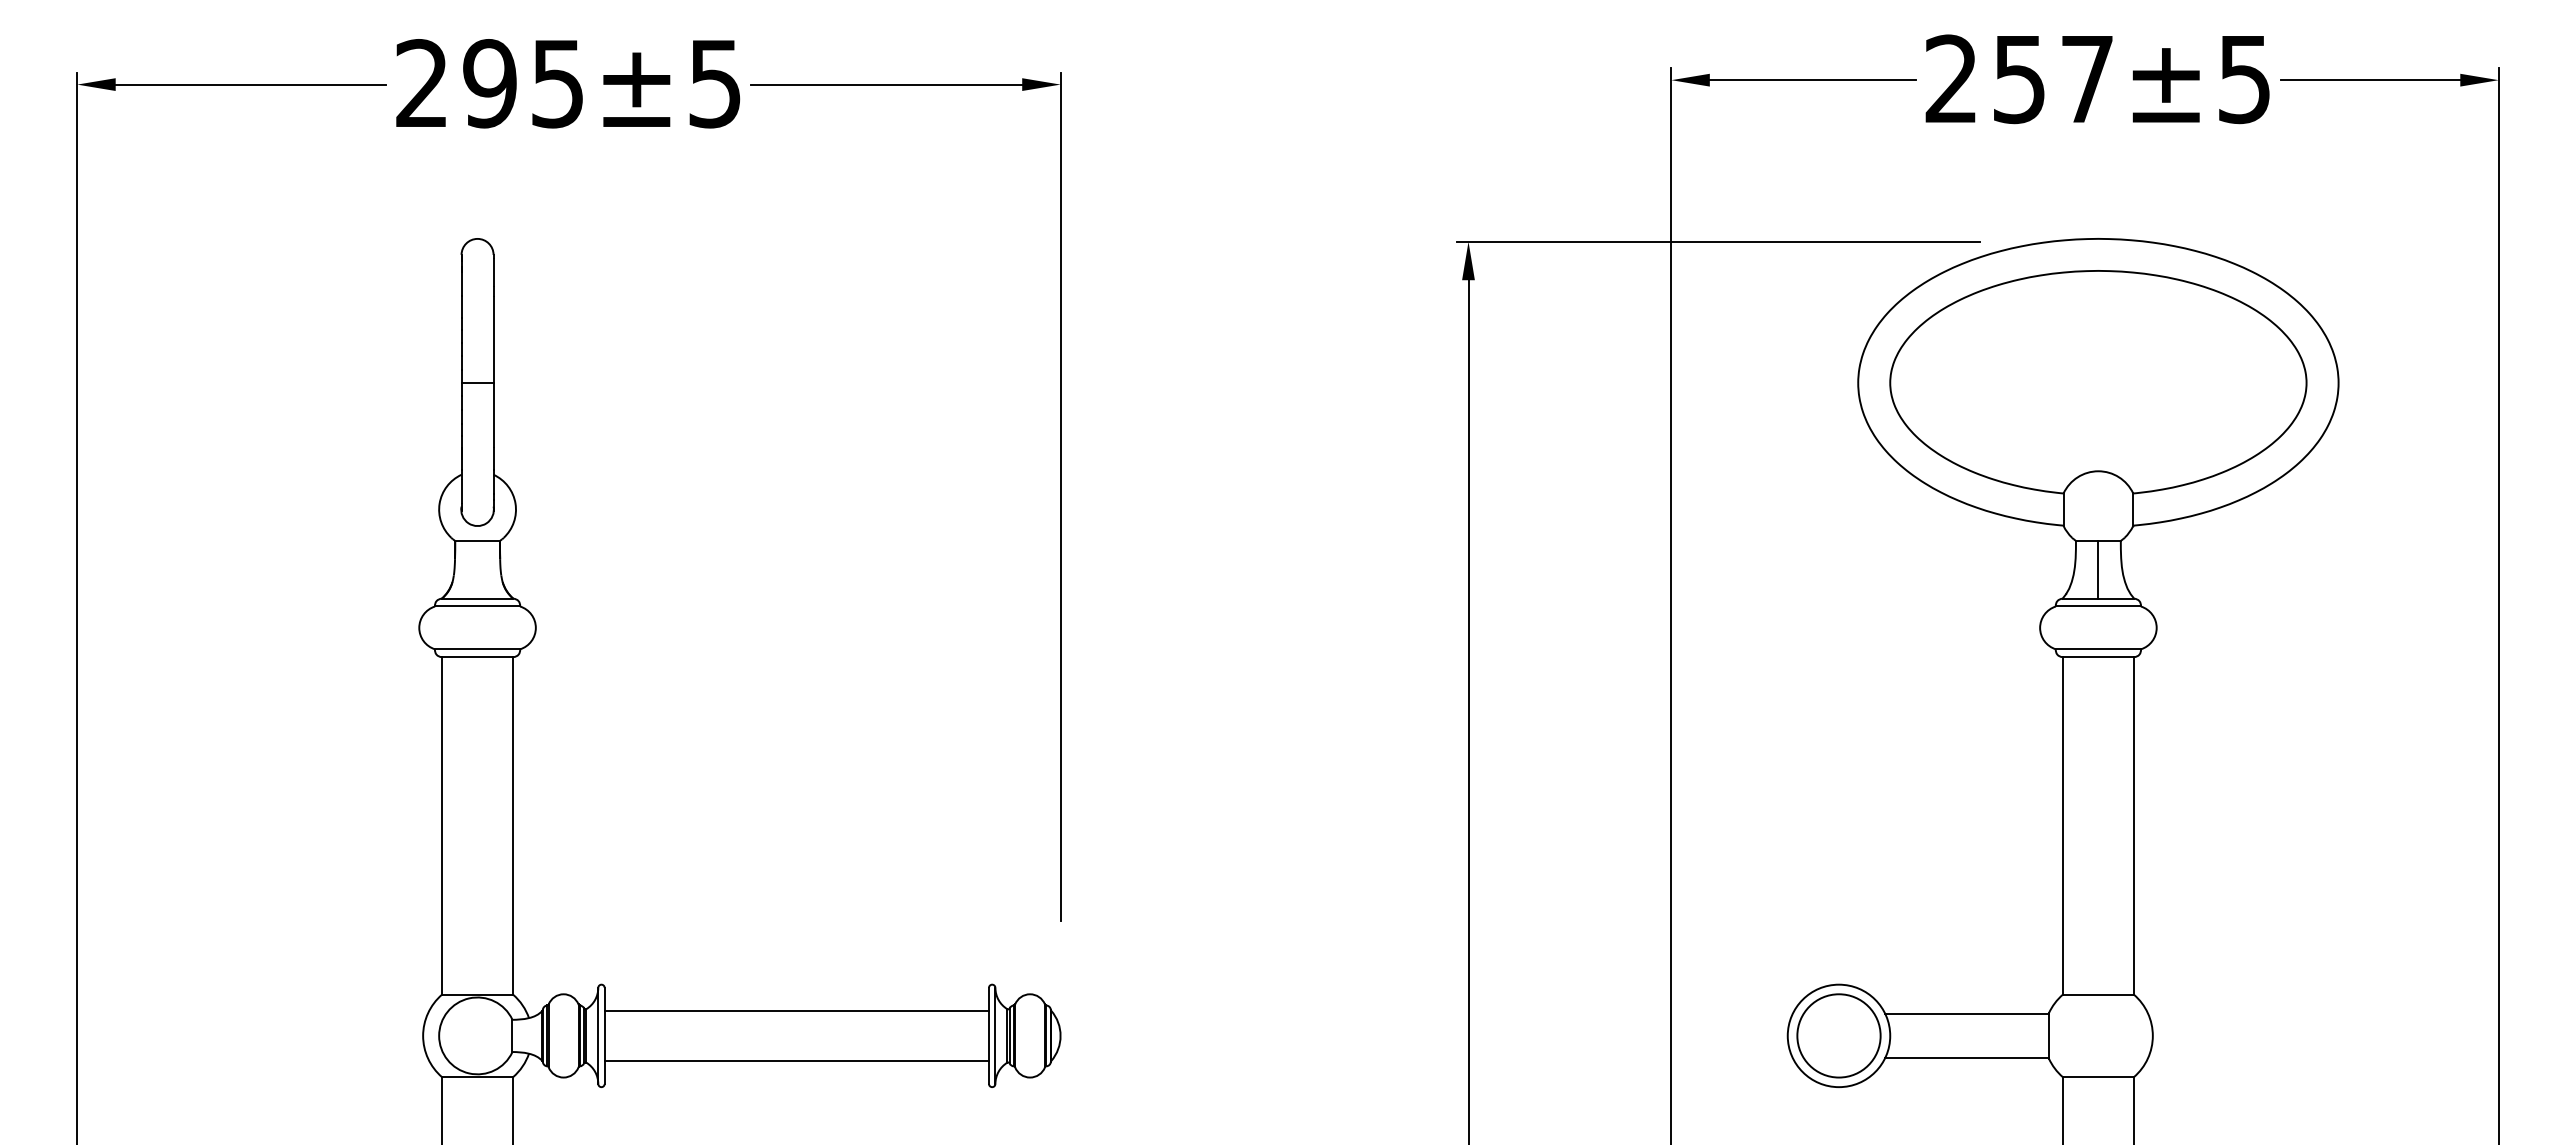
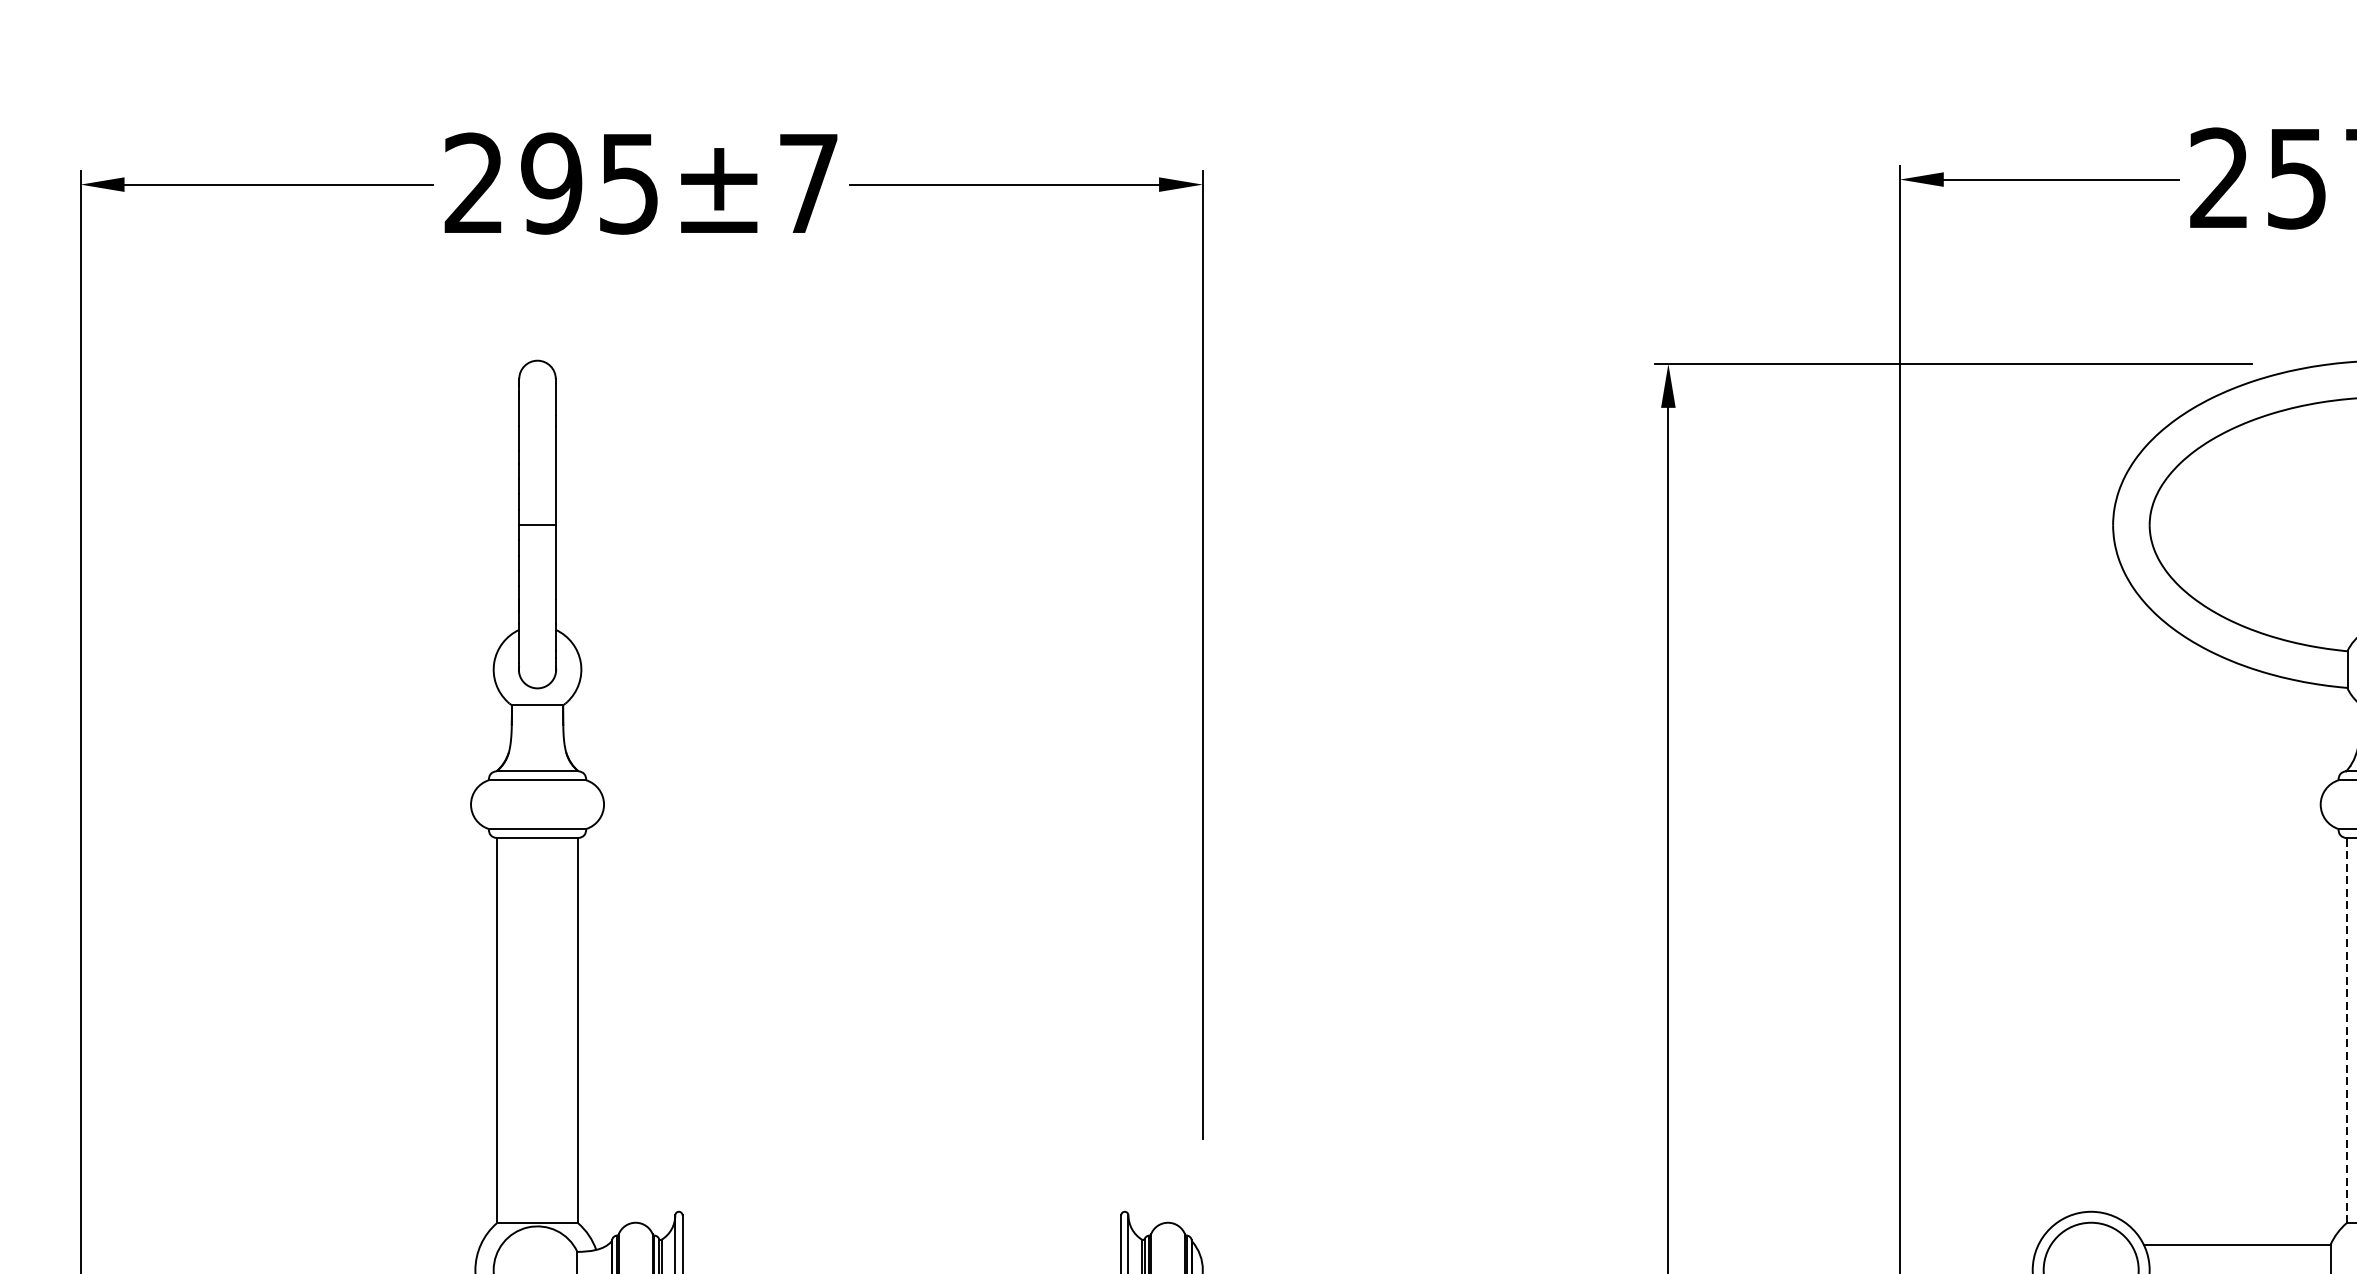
text: (714, 84) -> (807, 184), 295±5 -> 295±7
line: (2063, 825) -> (2347, 1030), solid -> dashed
line: (796, 1011) -> (901, 1242), removed

